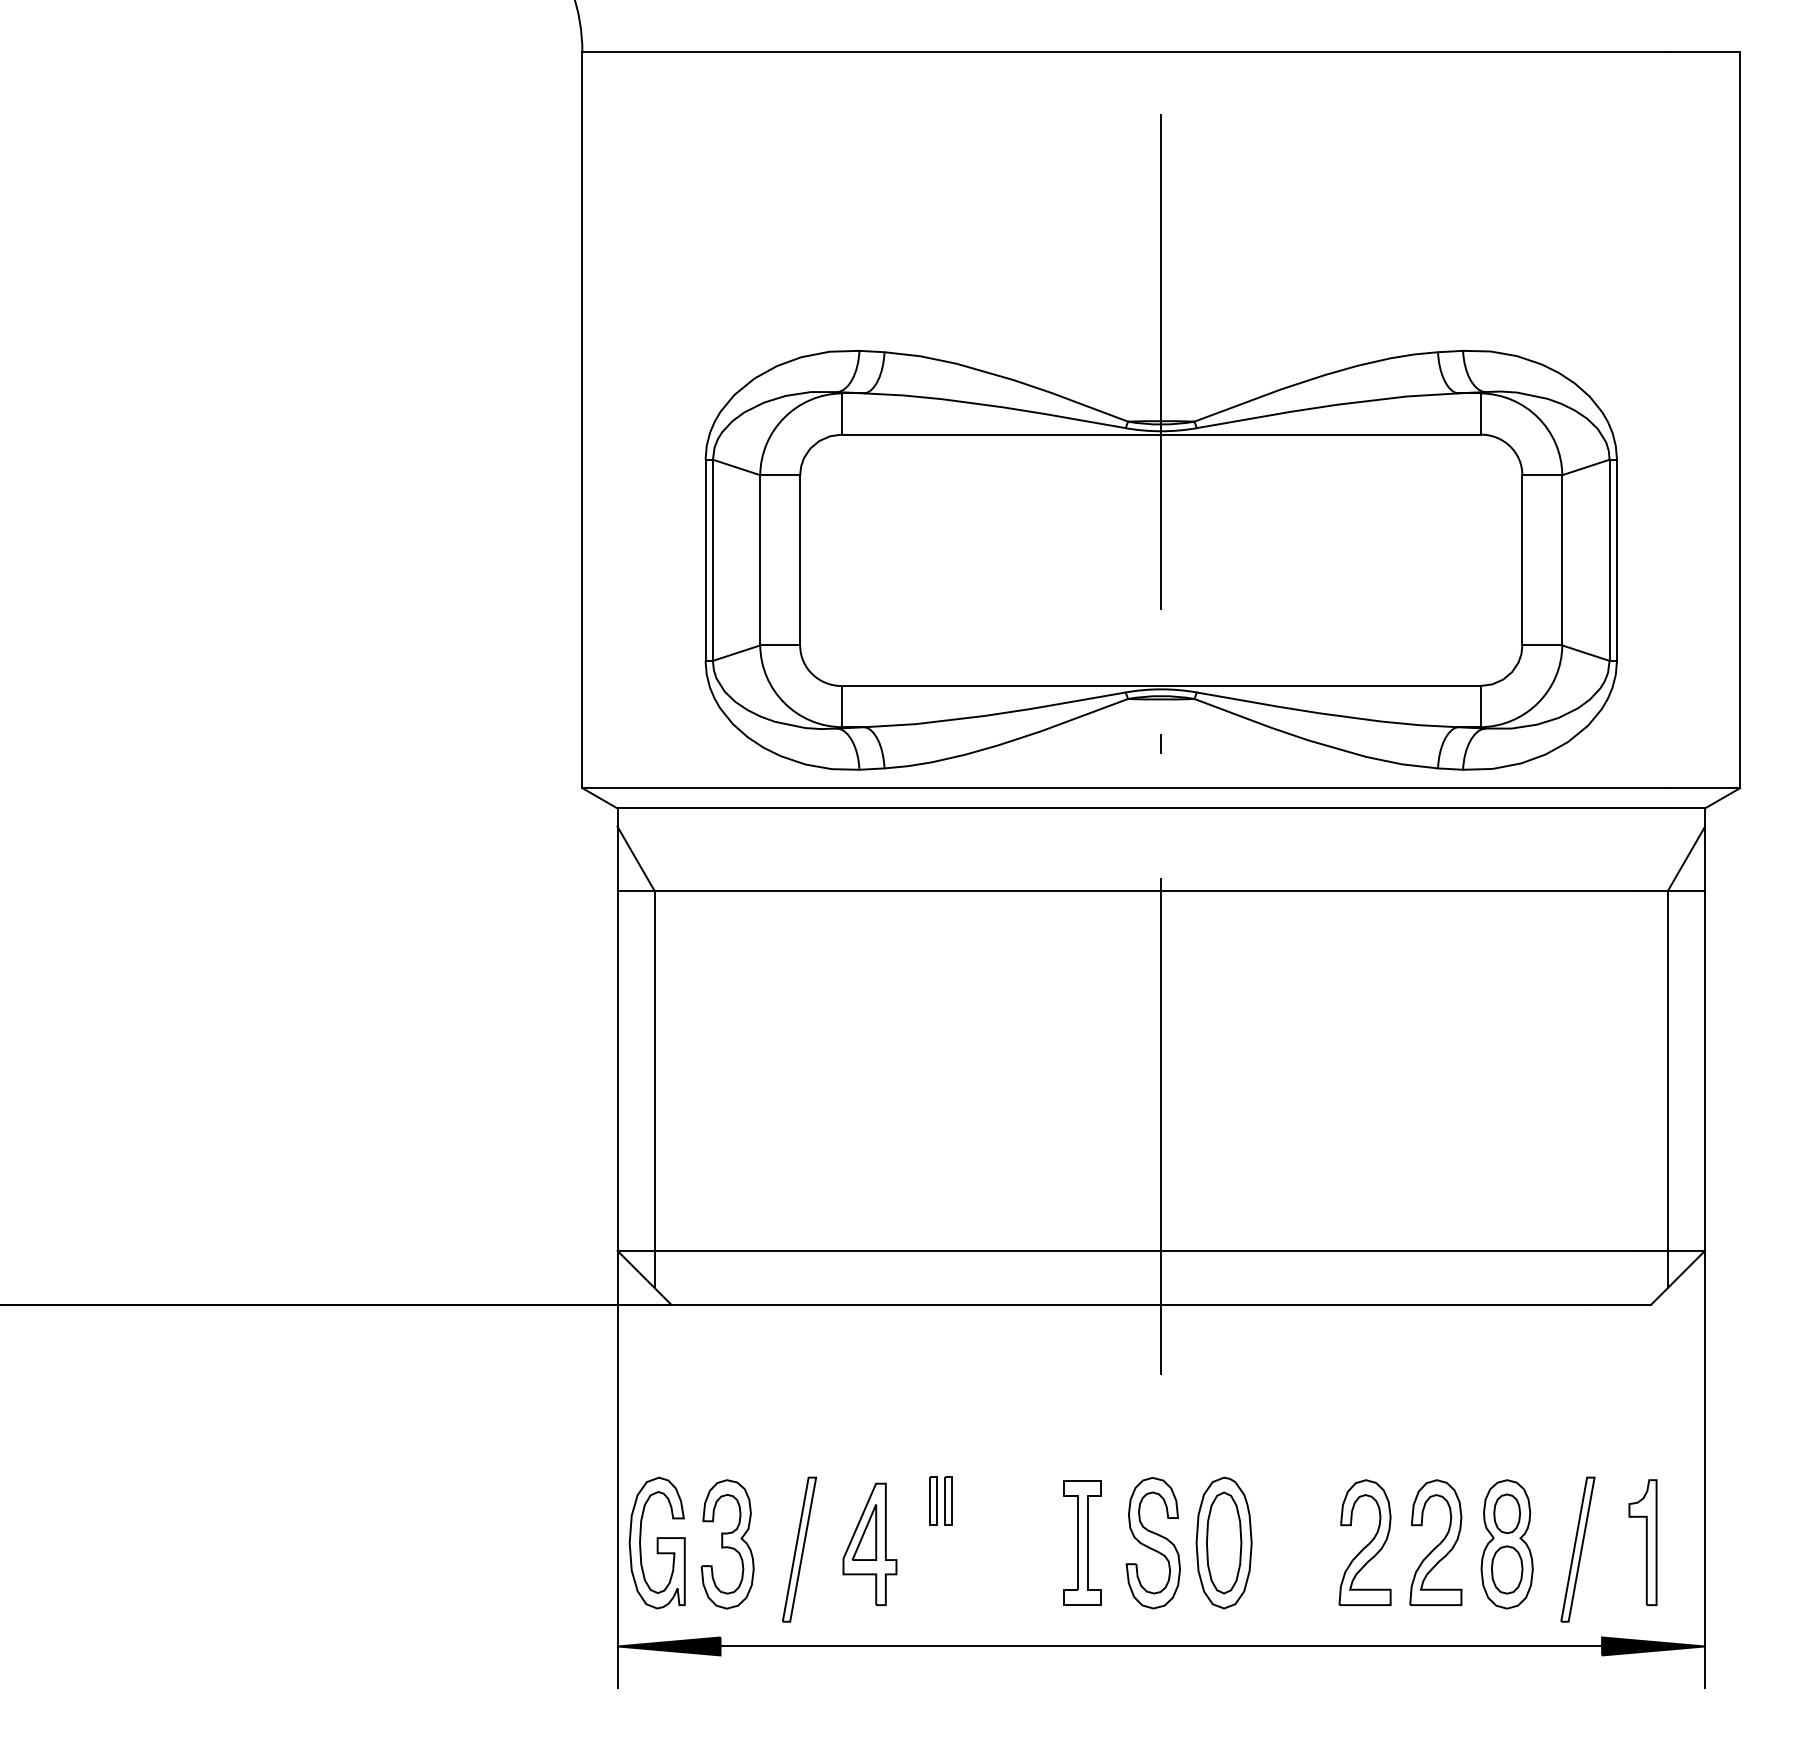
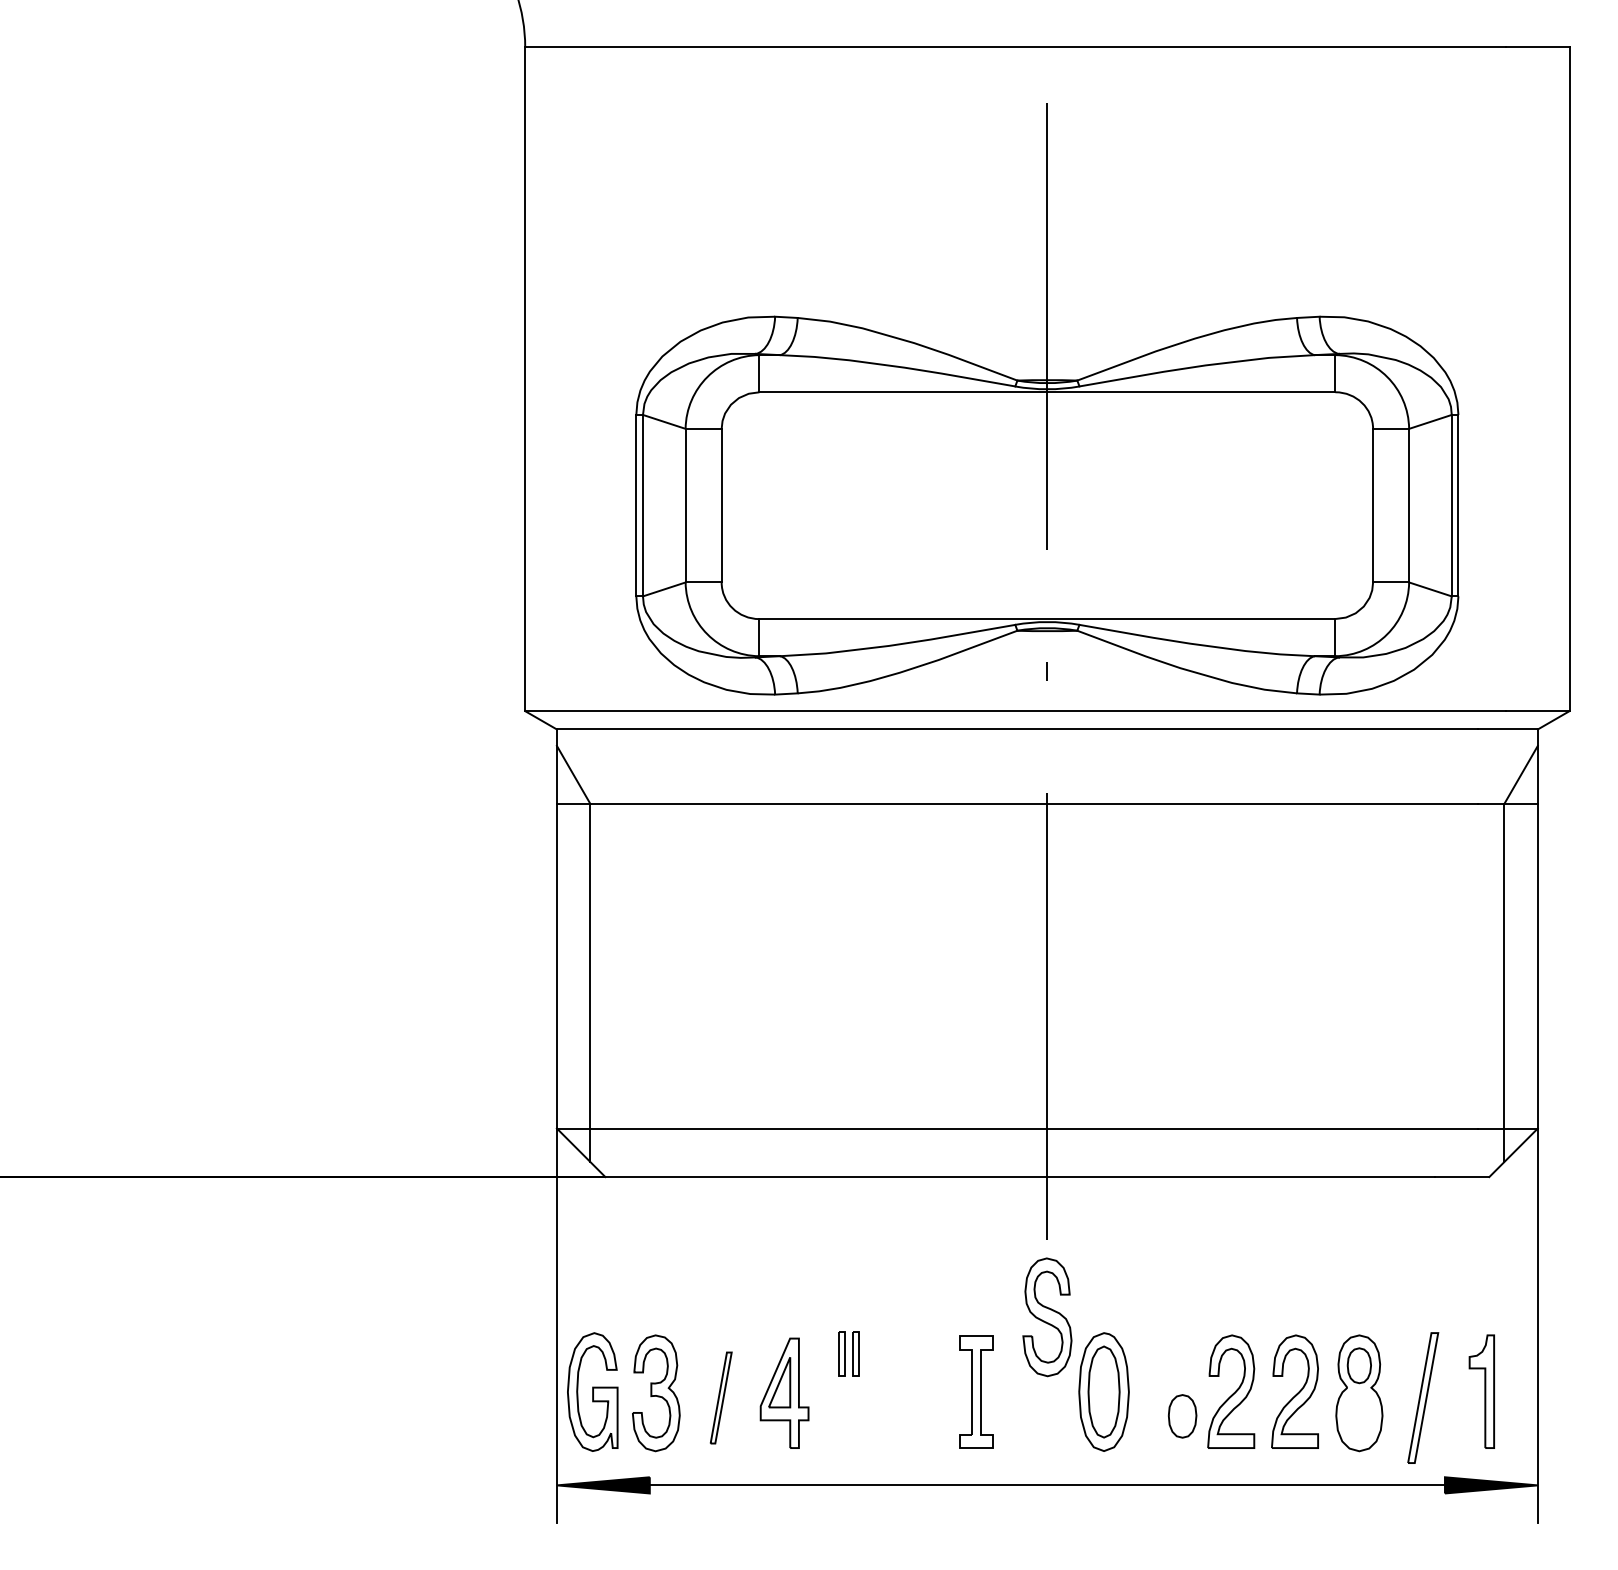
part: (1152, 1543) -> (1046, 1317), moved
part: (799, 1549) -> (721, 1397), size x0.7
part: (1507, 1569) -> (1182, 1415), moved

